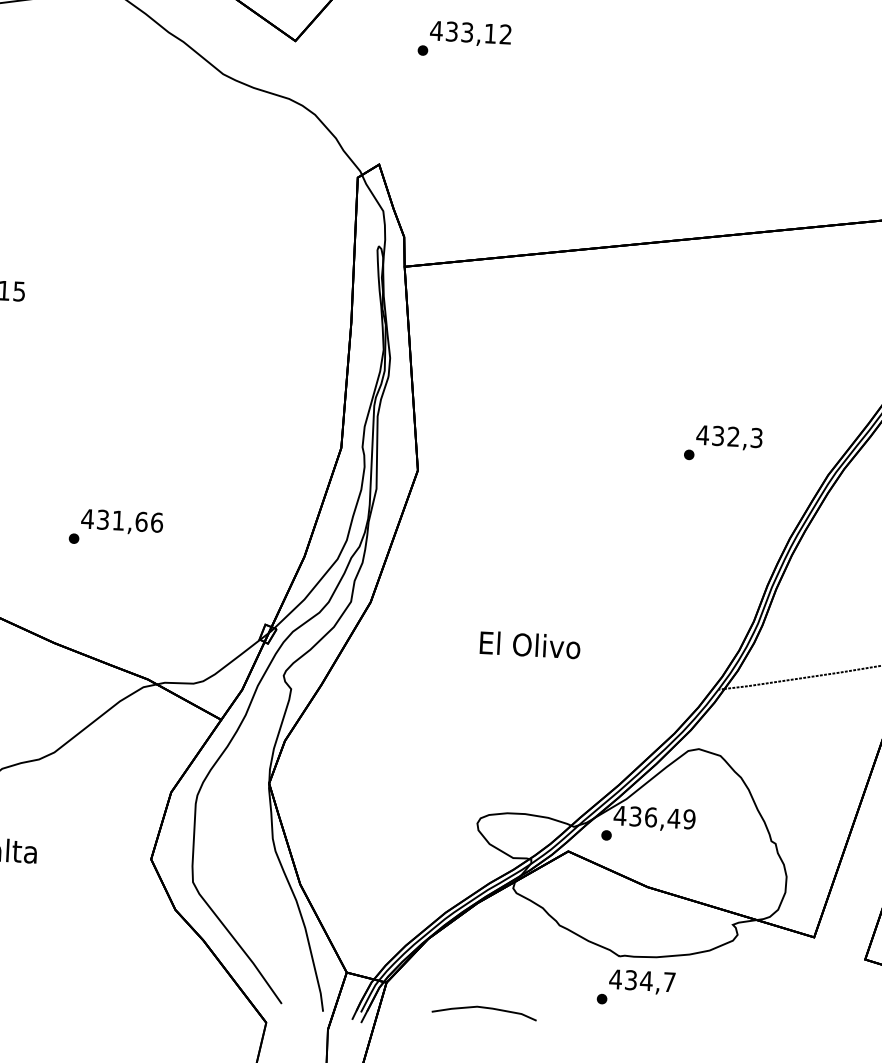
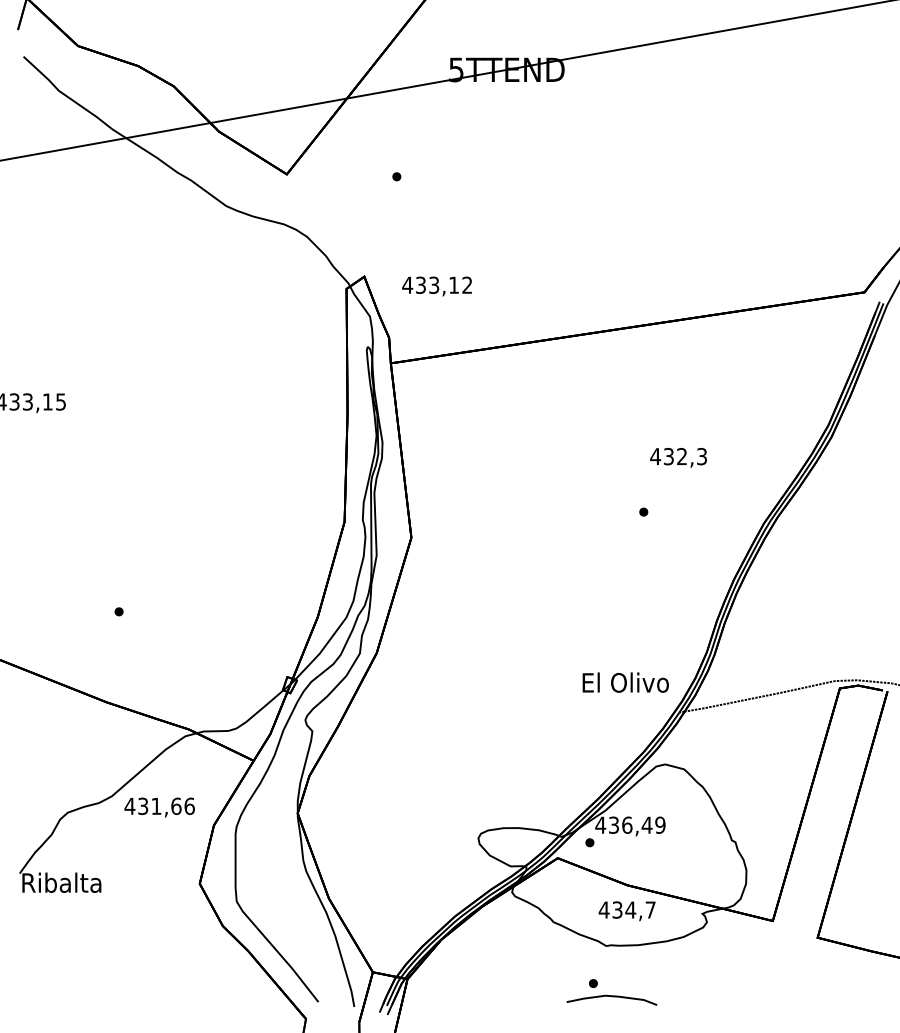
text: (469, 34) -> (436, 286), moved
text: (729, 437) -> (678, 457), moved
text: (121, 522) -> (159, 807), moved
text: (529, 644) -> (625, 682), moved
text: (641, 982) -> (626, 911), moved
curve: (484, 1009) -> (611, 997), moved

